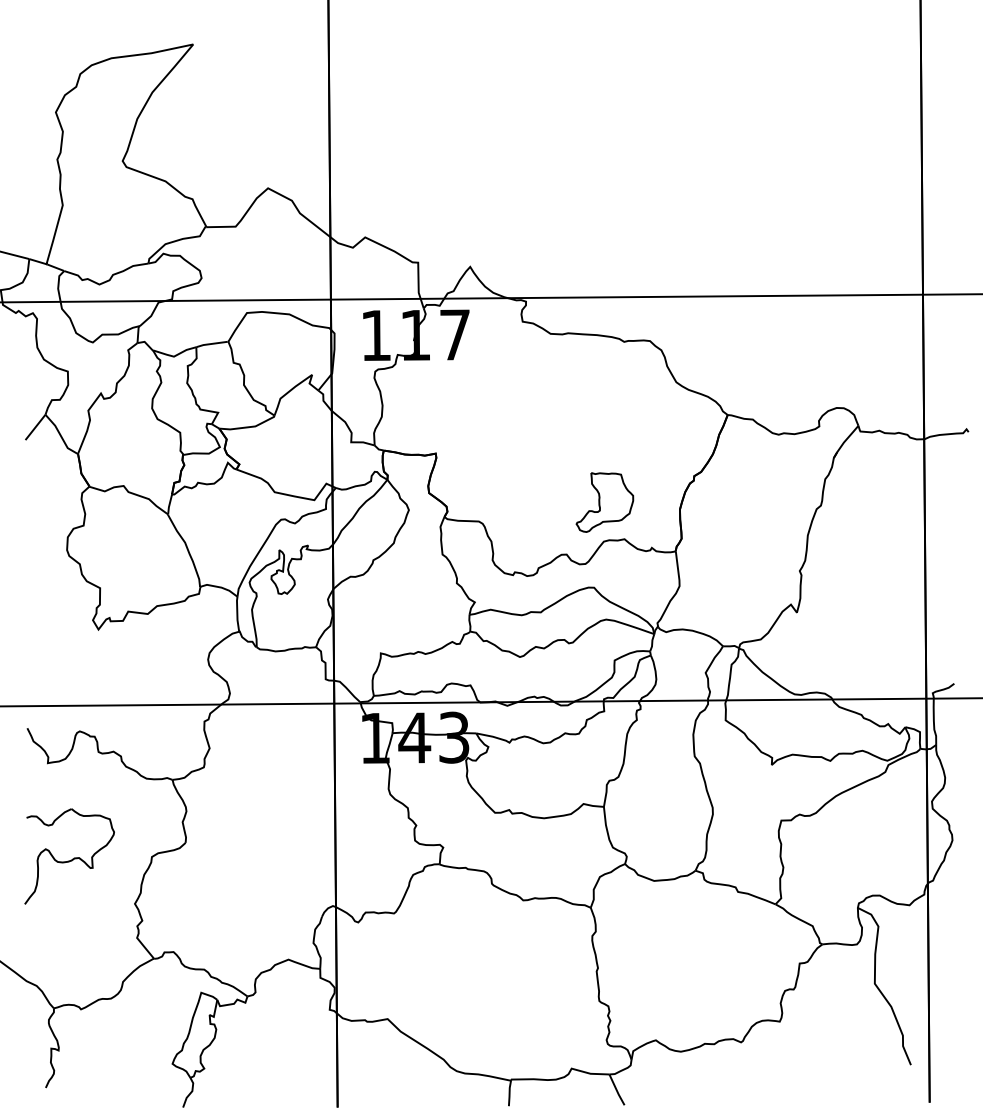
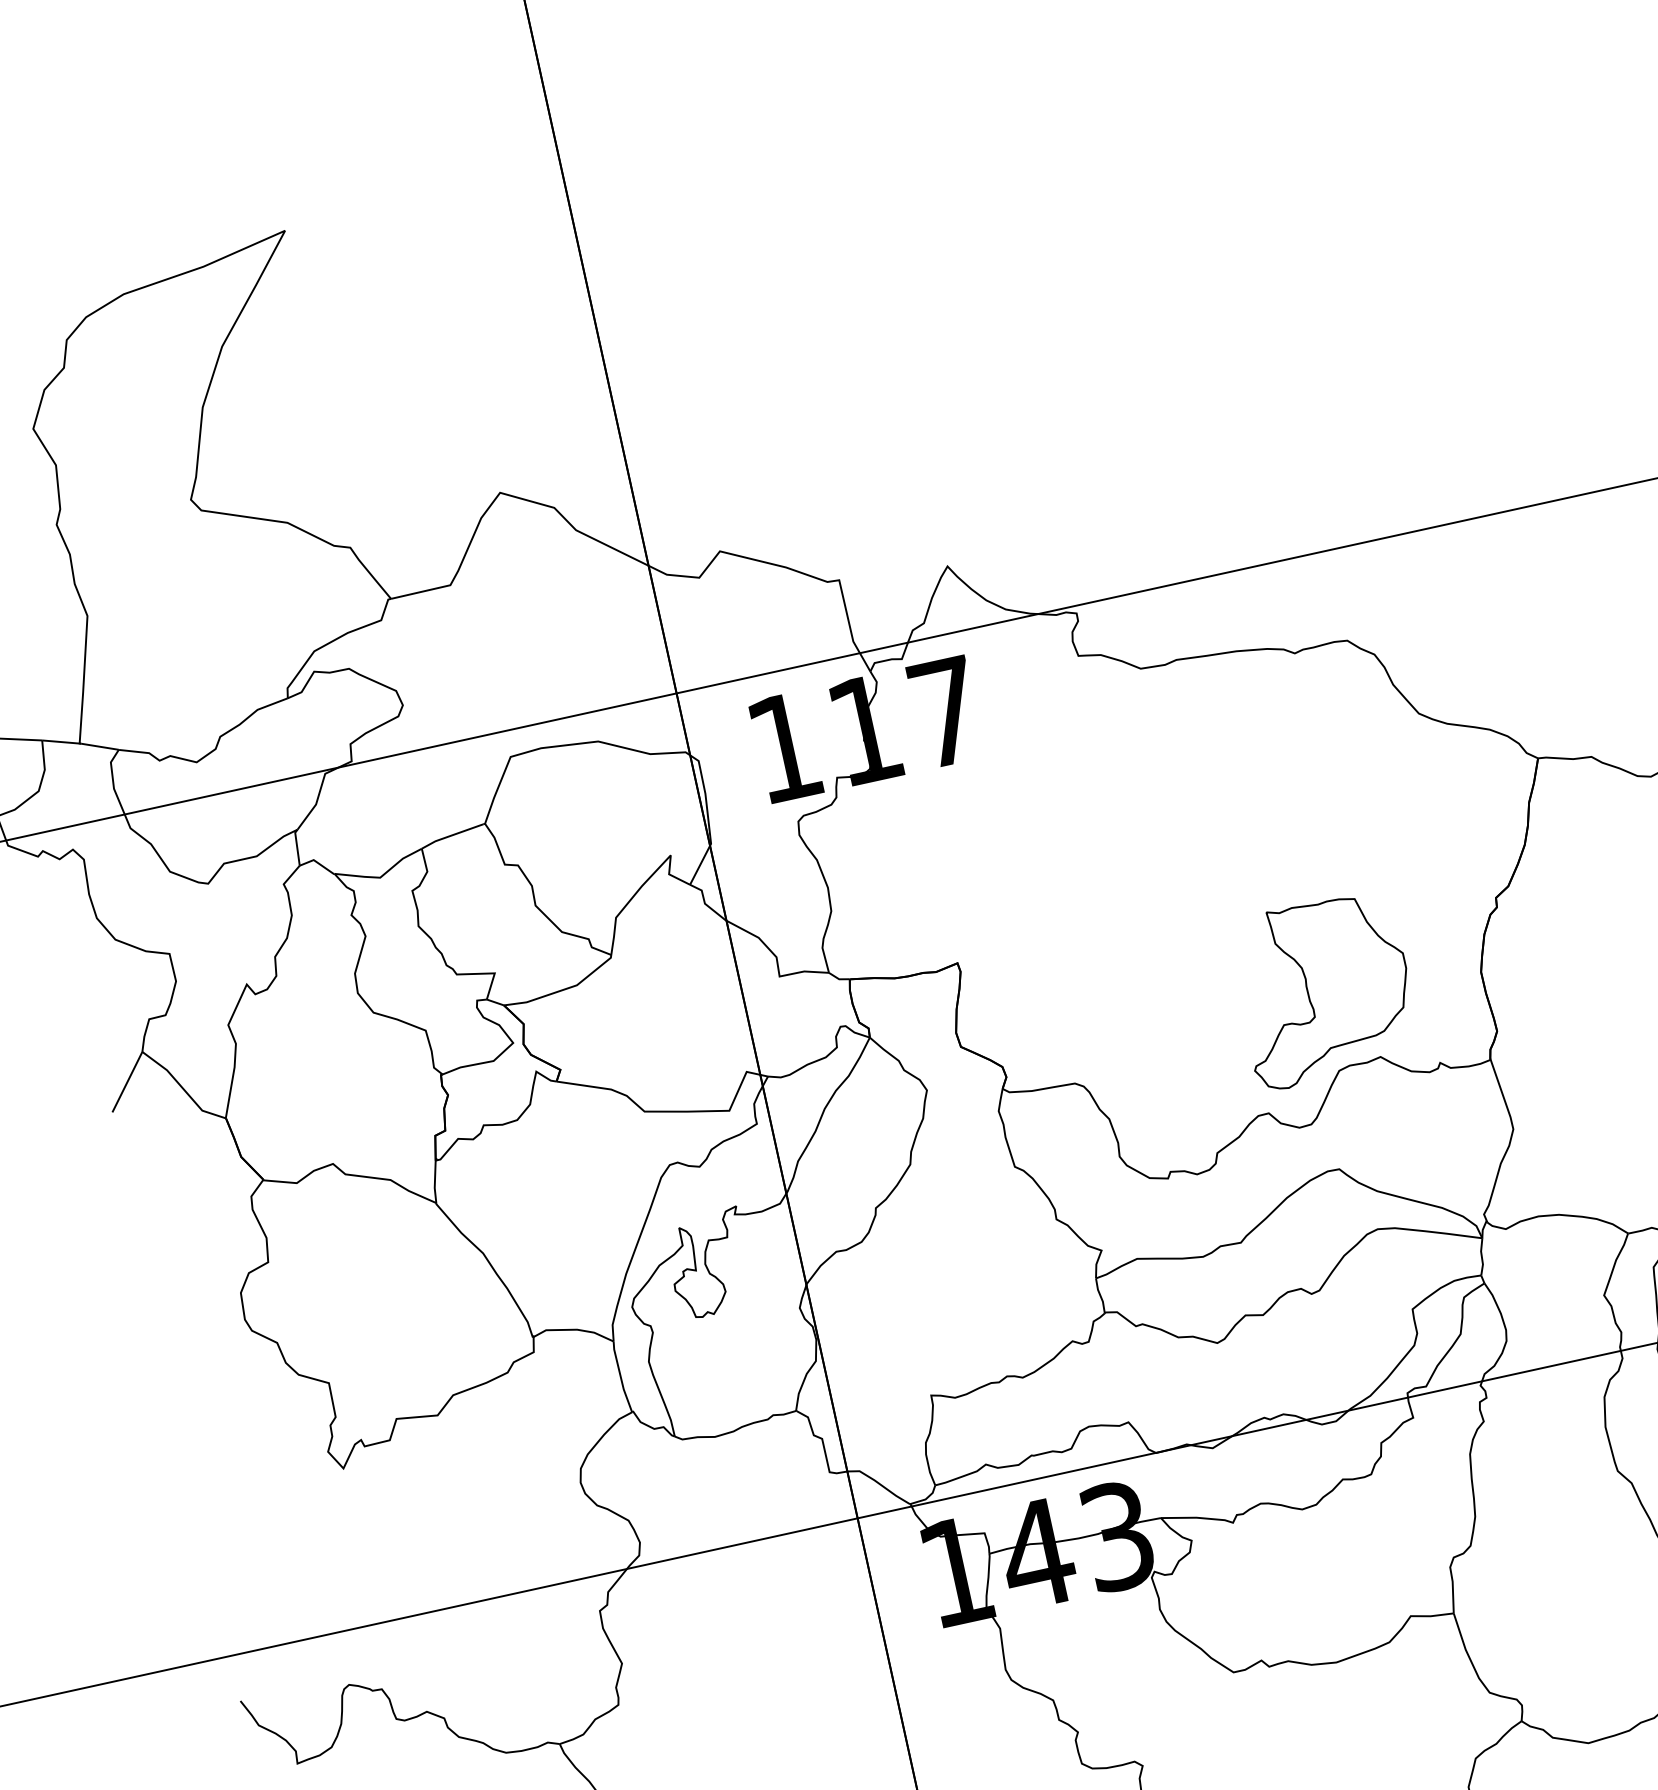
part: (604, 502) -> (1323, 990), size x1.43

